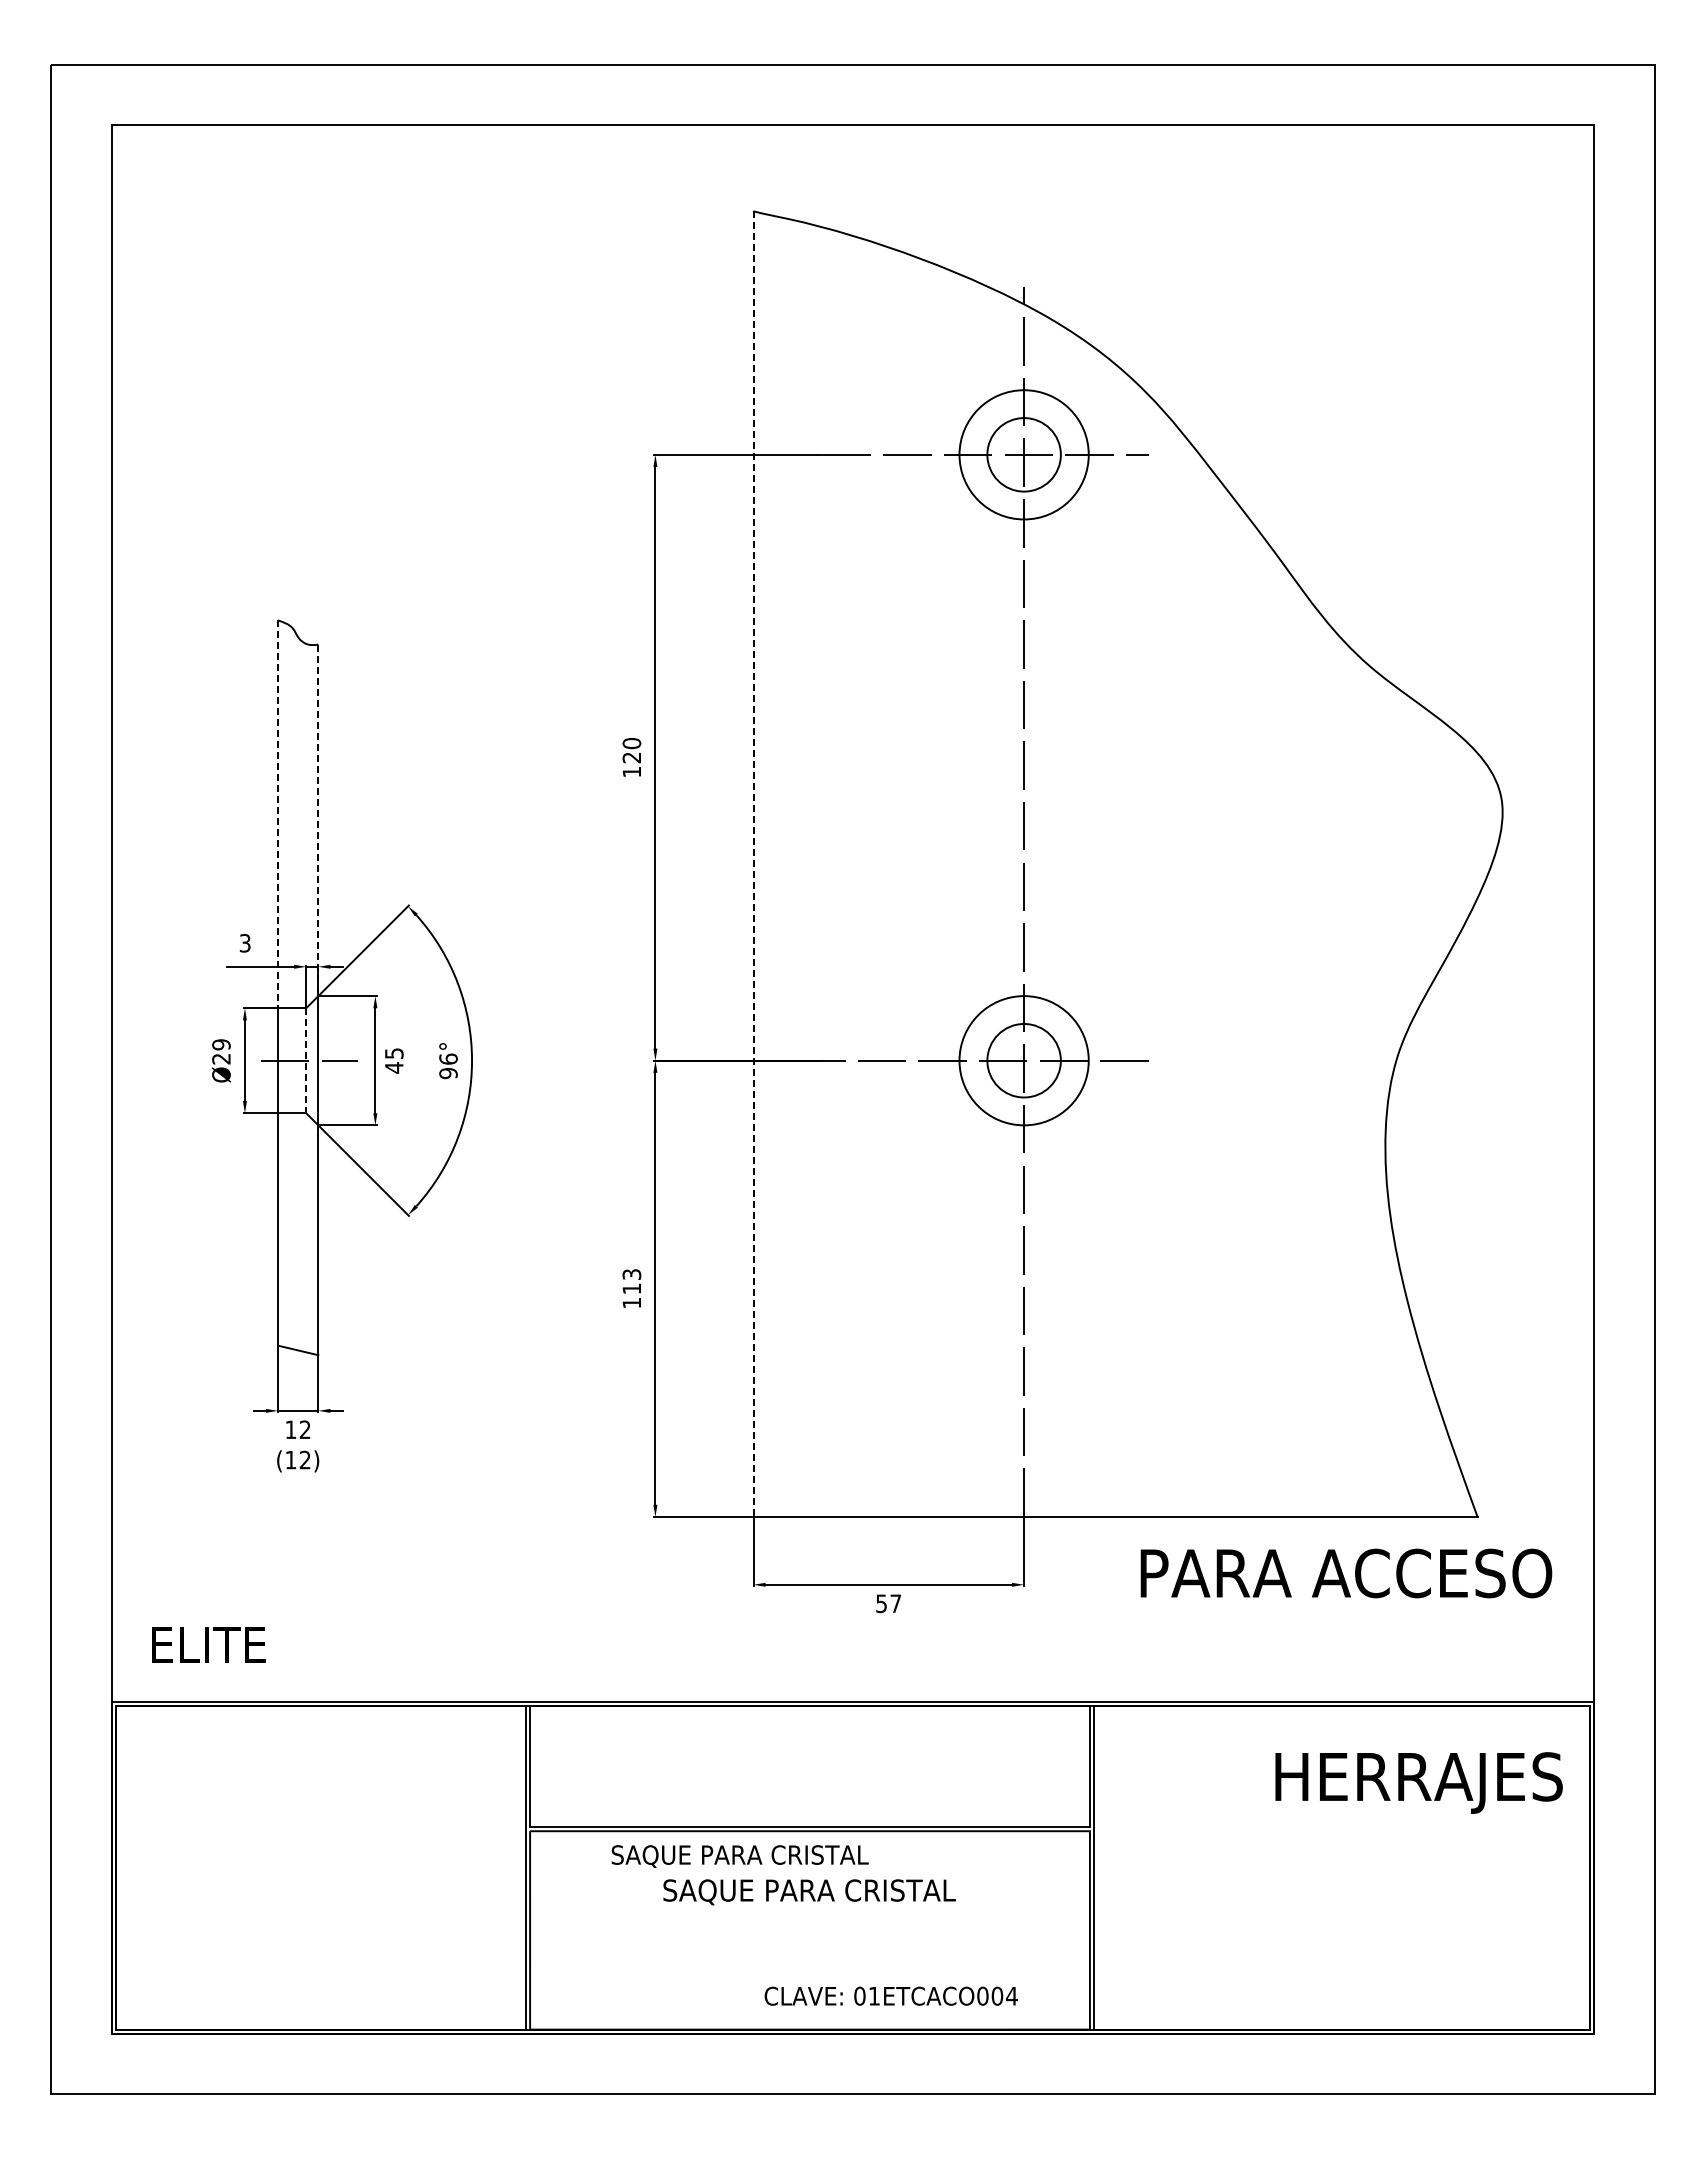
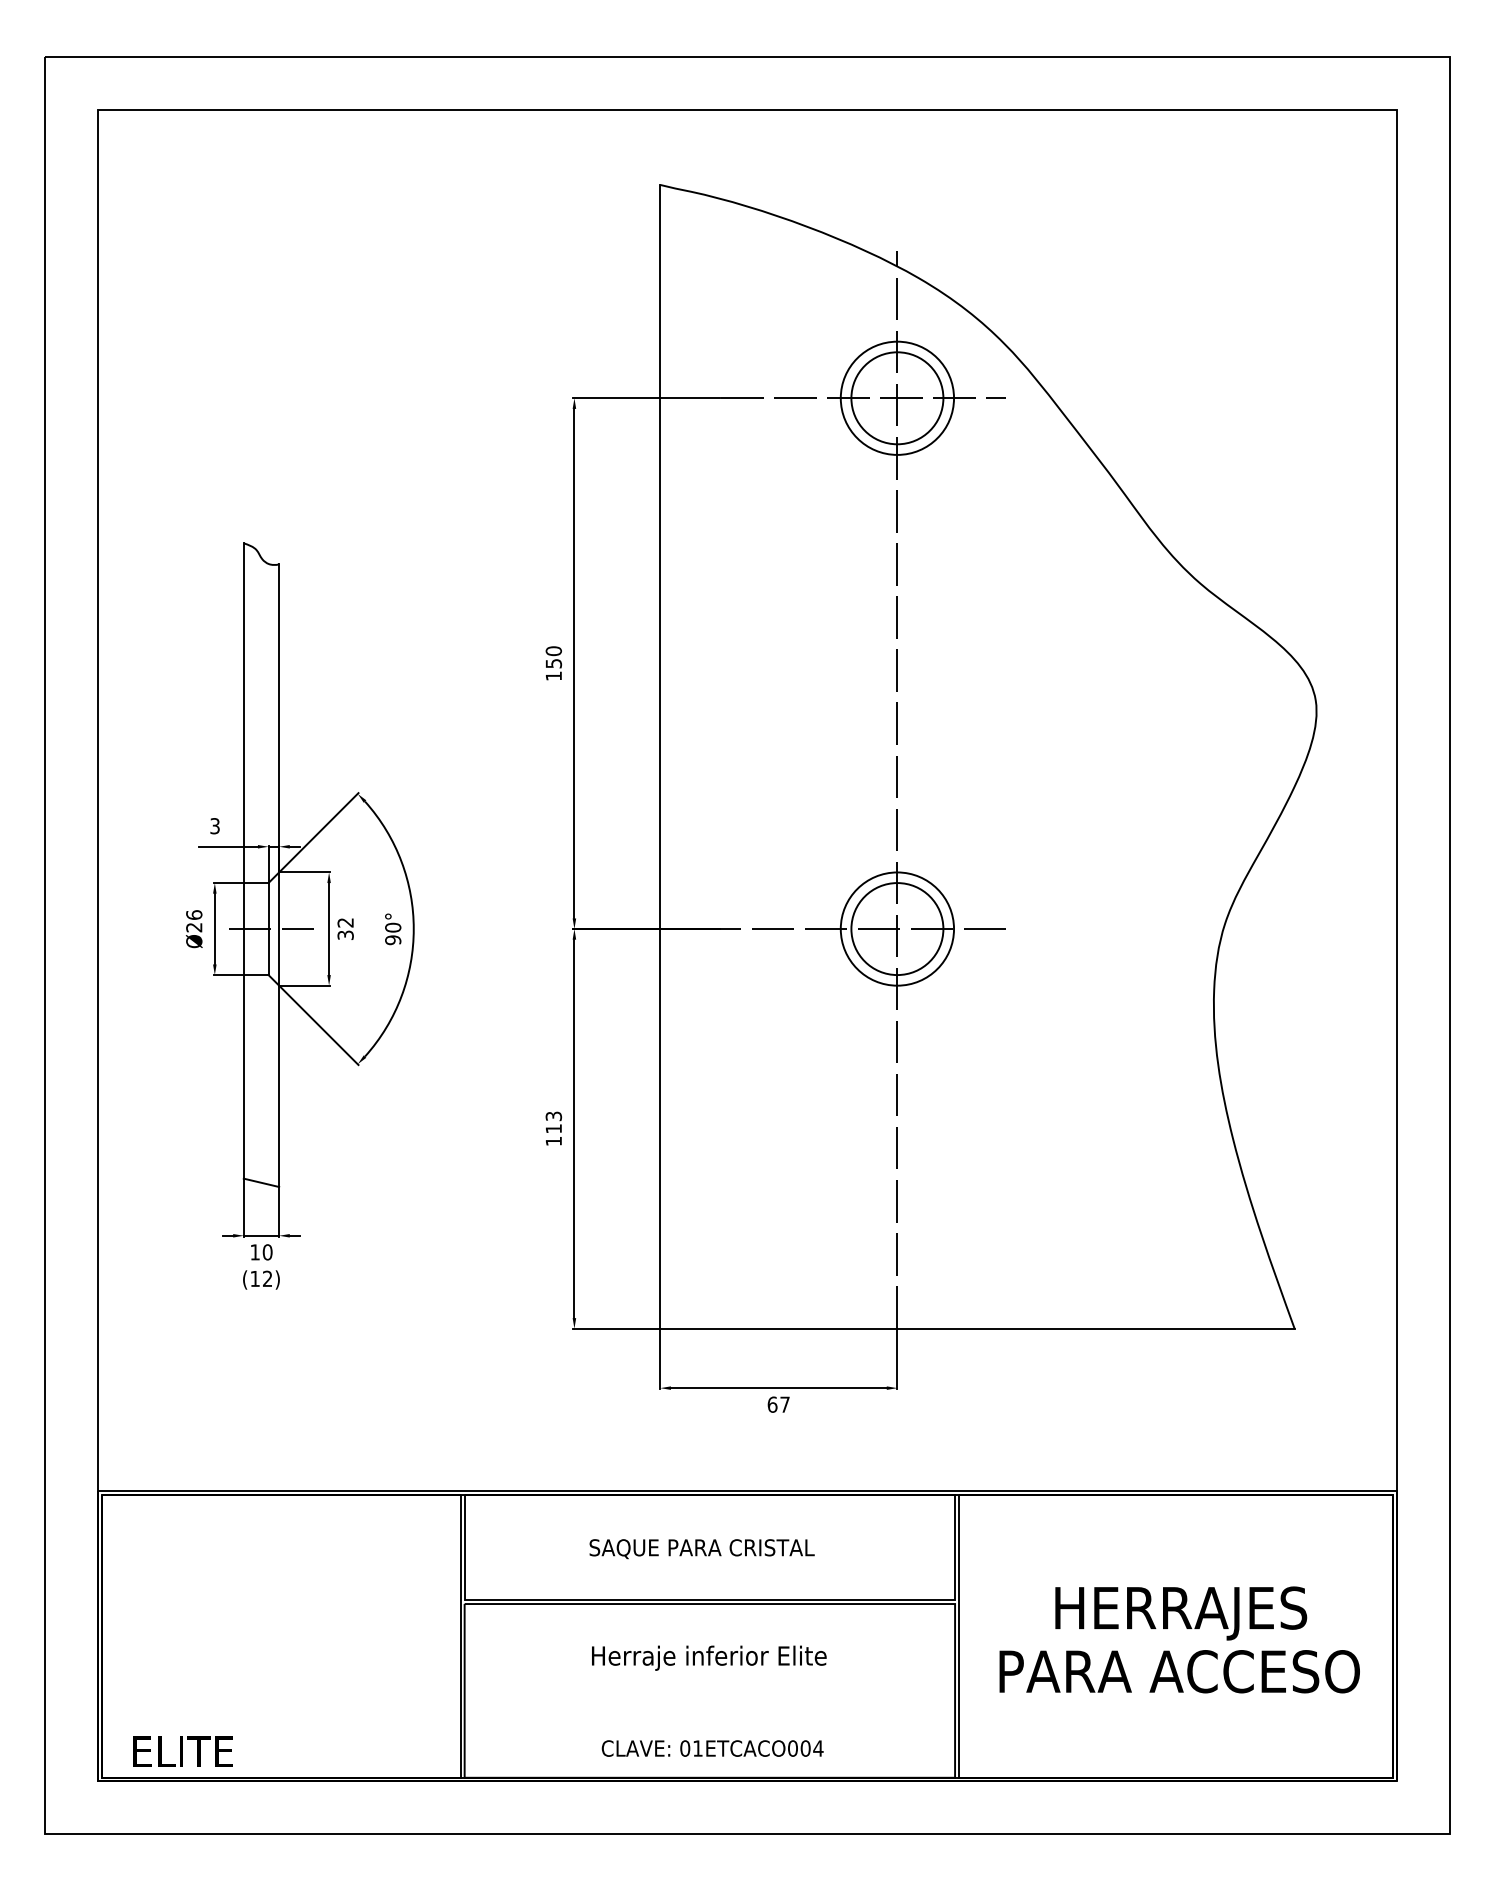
circle: (1023, 454) -> (896, 397), size x1.43
text: (631, 757) -> (553, 663), 120 -> 150
line: (277, 814) -> (243, 713), dashed -> solid
line: (318, 820) -> (279, 718), dashed -> solid
line: (753, 864) -> (660, 757), dashed -> solid
text: (221, 1044) -> (194, 914), Ø29 -> Ø26
text: (448, 1058) -> (393, 927), 96° -> 90°
line: (306, 1060) -> (268, 928), dashed -> solid
text: (394, 1060) -> (345, 928), 45 -> 32
circle: (1023, 1060) -> (896, 928), size x1.43
text: (304, 1429) -> (267, 1252), 12 -> 10
text: (1346, 1573) -> (1179, 1671), moved
text: (881, 1603) -> (772, 1404), 57 -> 67
text: (208, 1644) -> (182, 1751), moved
text: (1418, 1782) -> (1180, 1613), moved
text: (739, 1856) -> (701, 1549), moved
text: (809, 1892) -> (709, 1657), SAQUE PARA CRISTAL -> Herraje inferior Elite
text: (890, 1995) -> (712, 1747), moved

